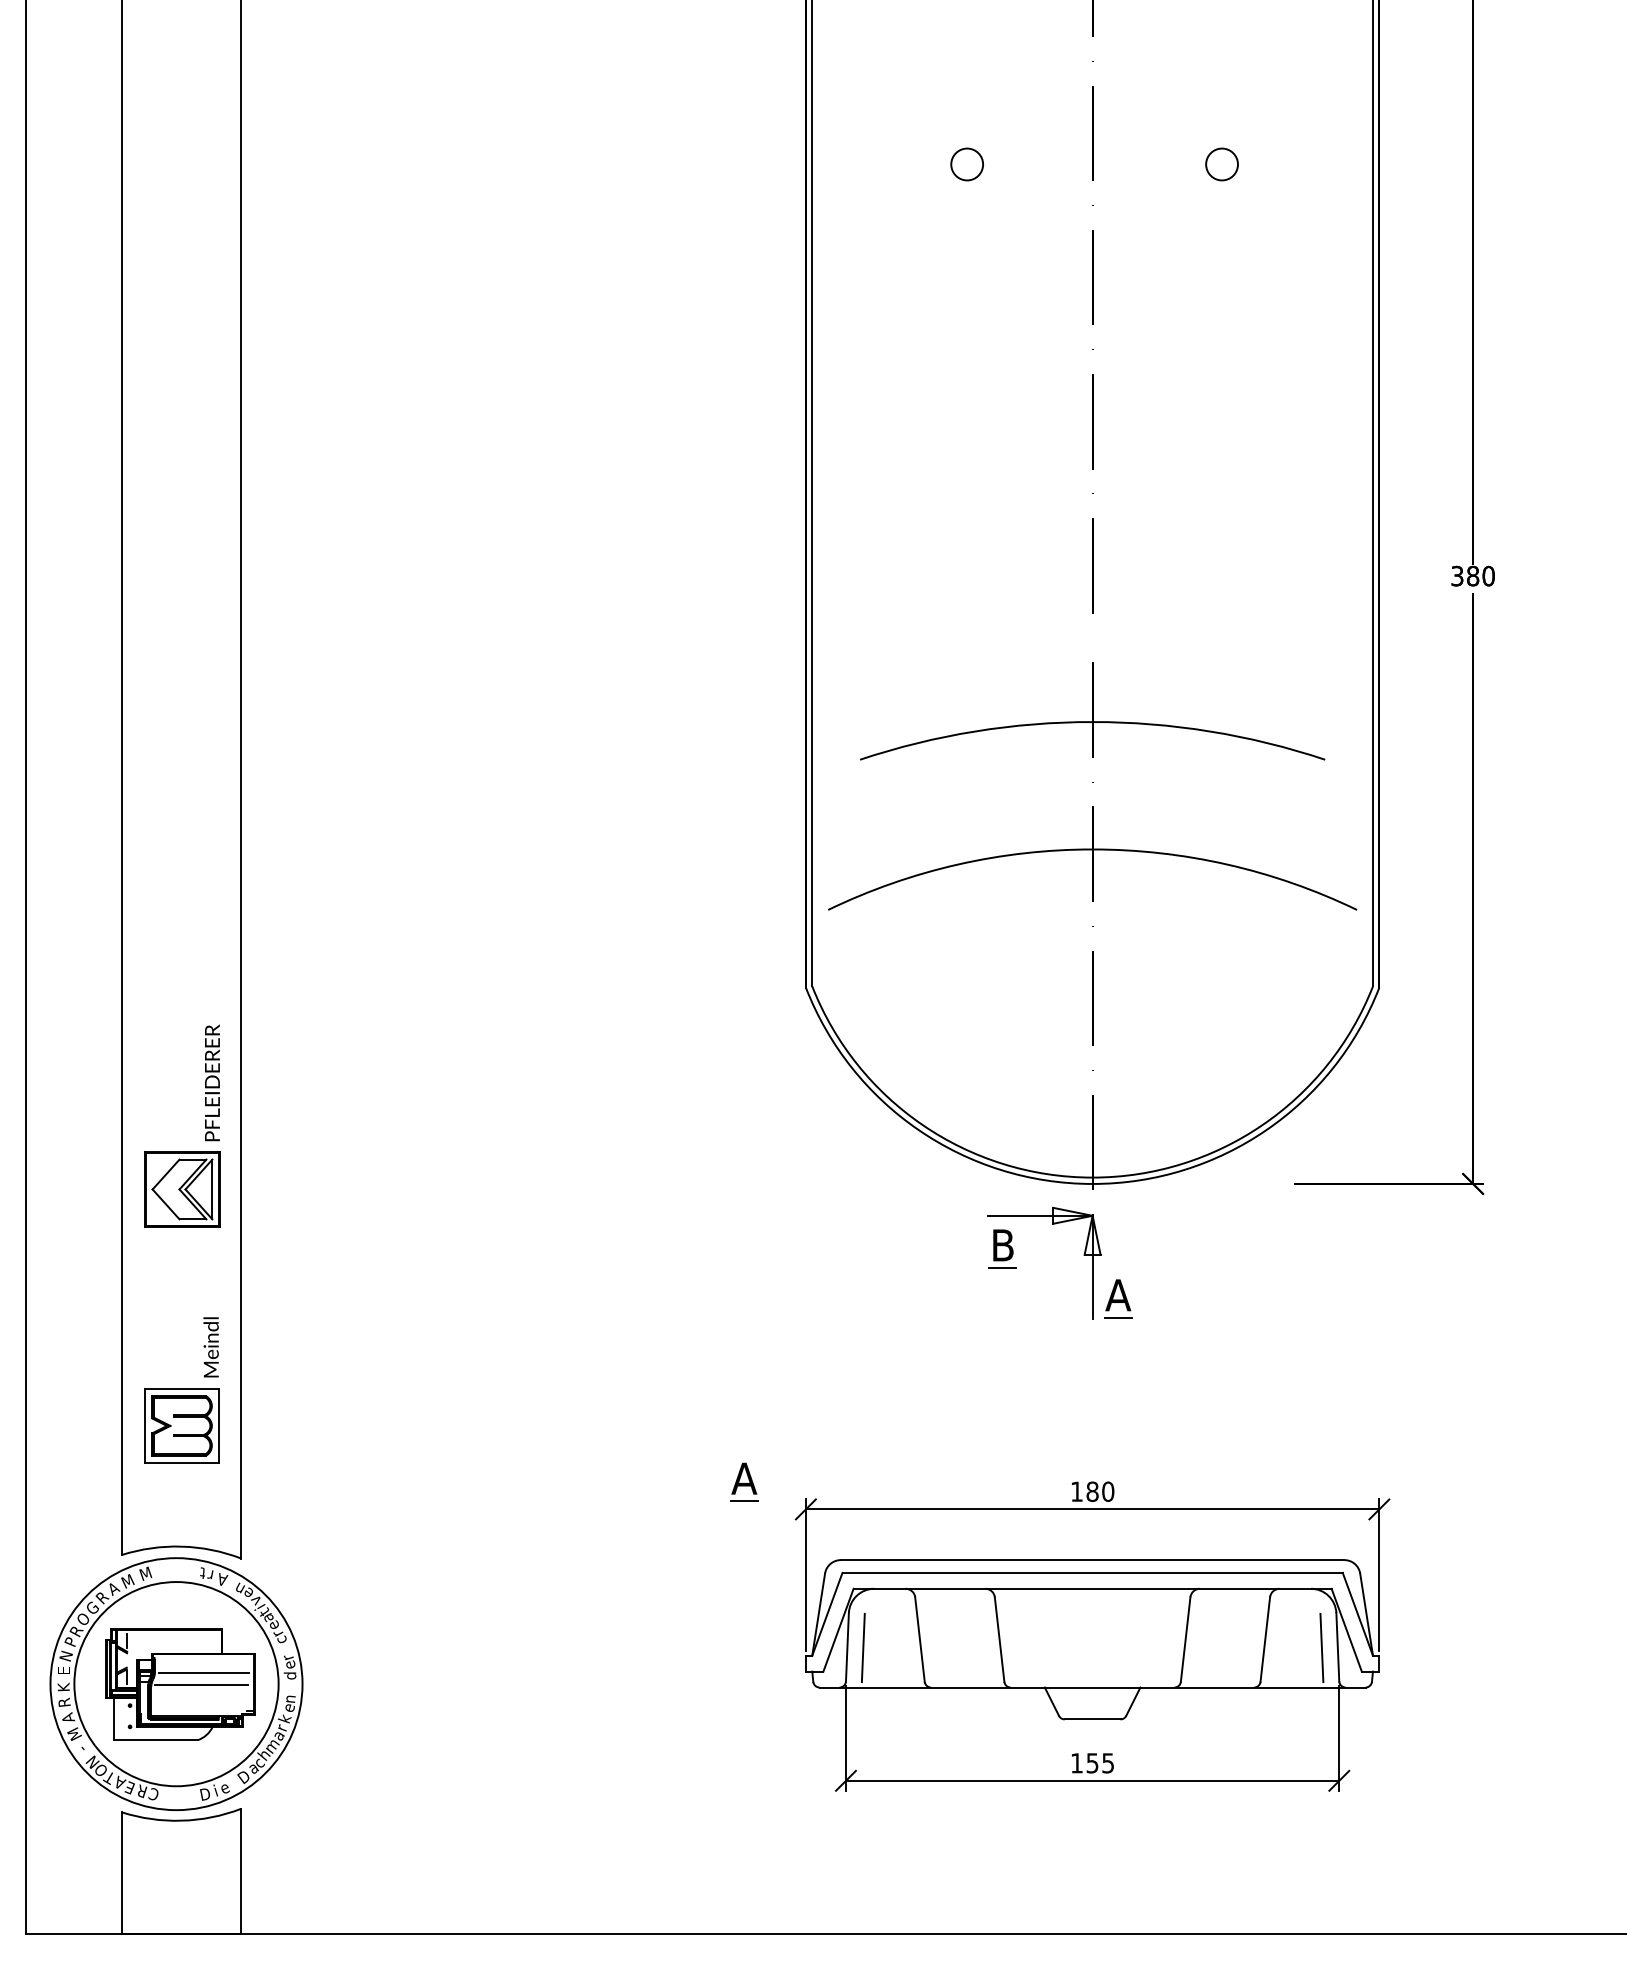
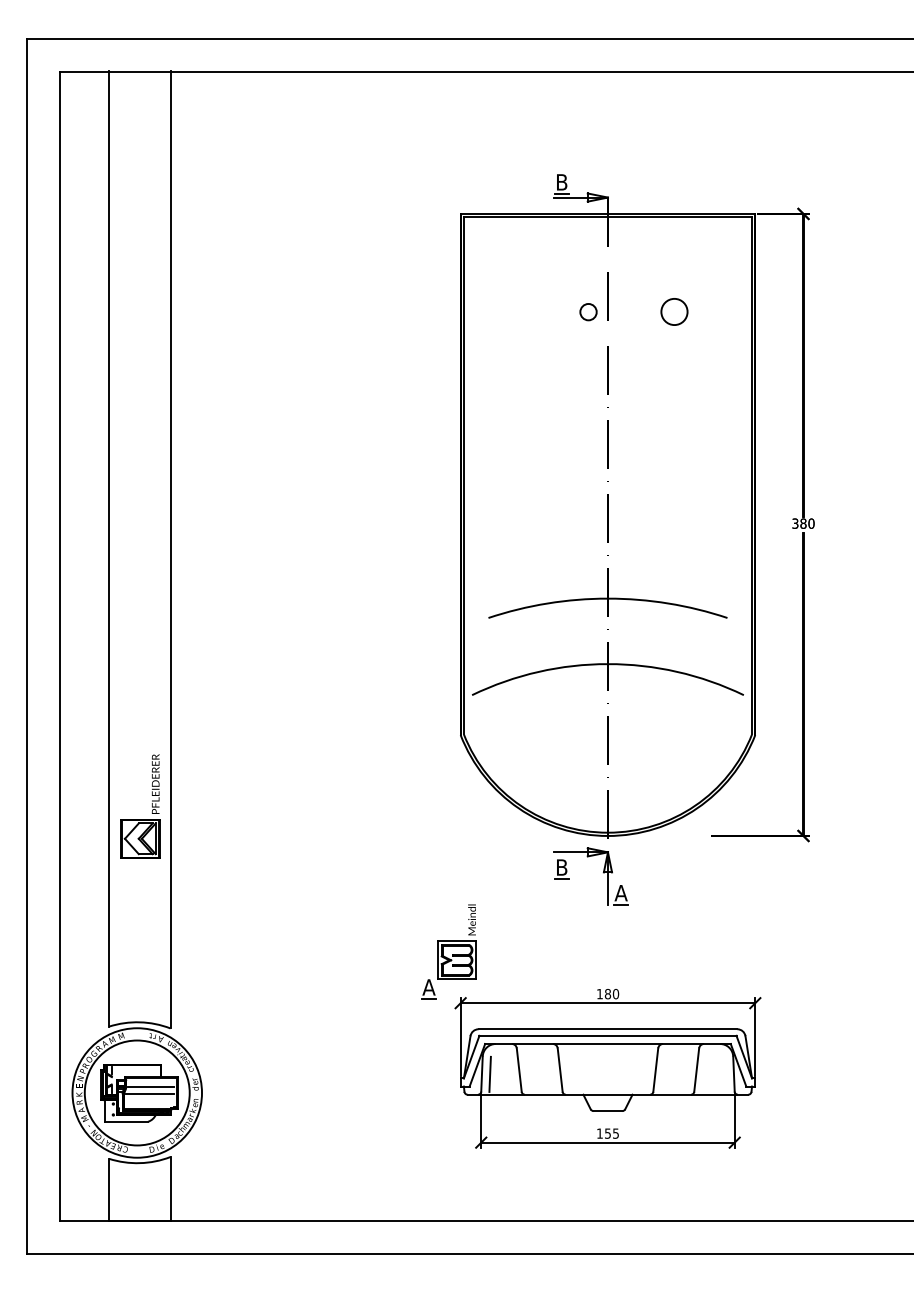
circle: (967, 165) -> (588, 312), moved
circle: (1222, 165) -> (674, 312), size x1.6
part: (180, 1389) -> (456, 941), moved
line: (1321, 1646) -> (725, 1073), removed

